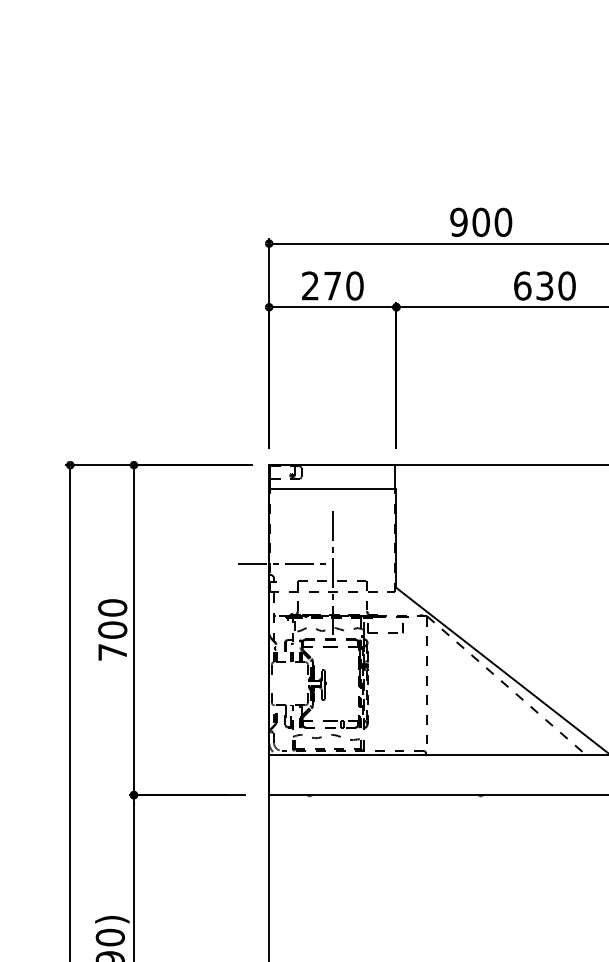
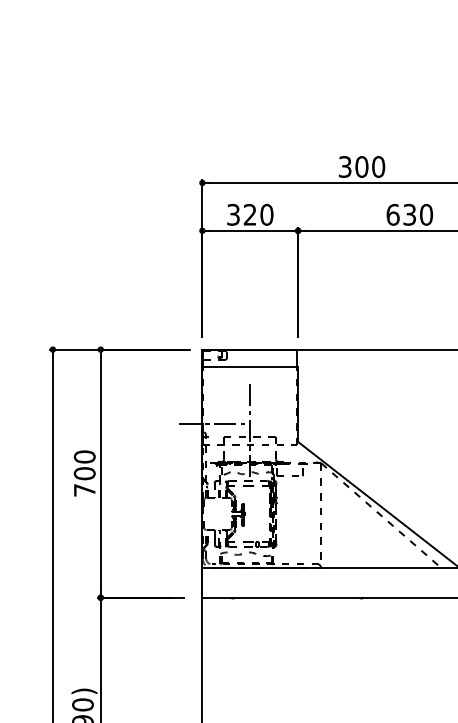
text: (458, 221) -> (344, 166), 900 -> 300
text: (321, 285) -> (241, 214), 270 -> 320

